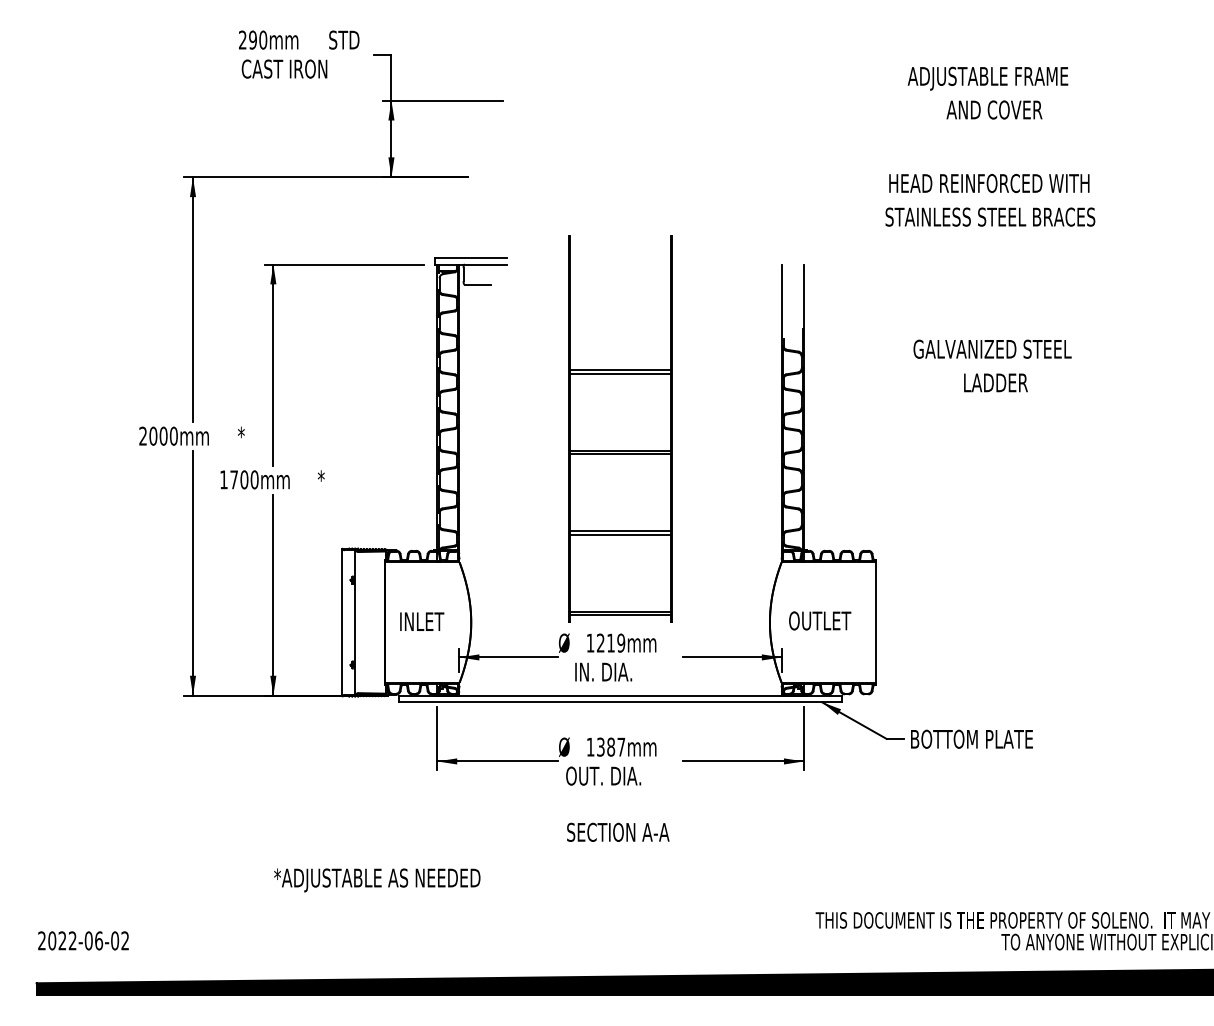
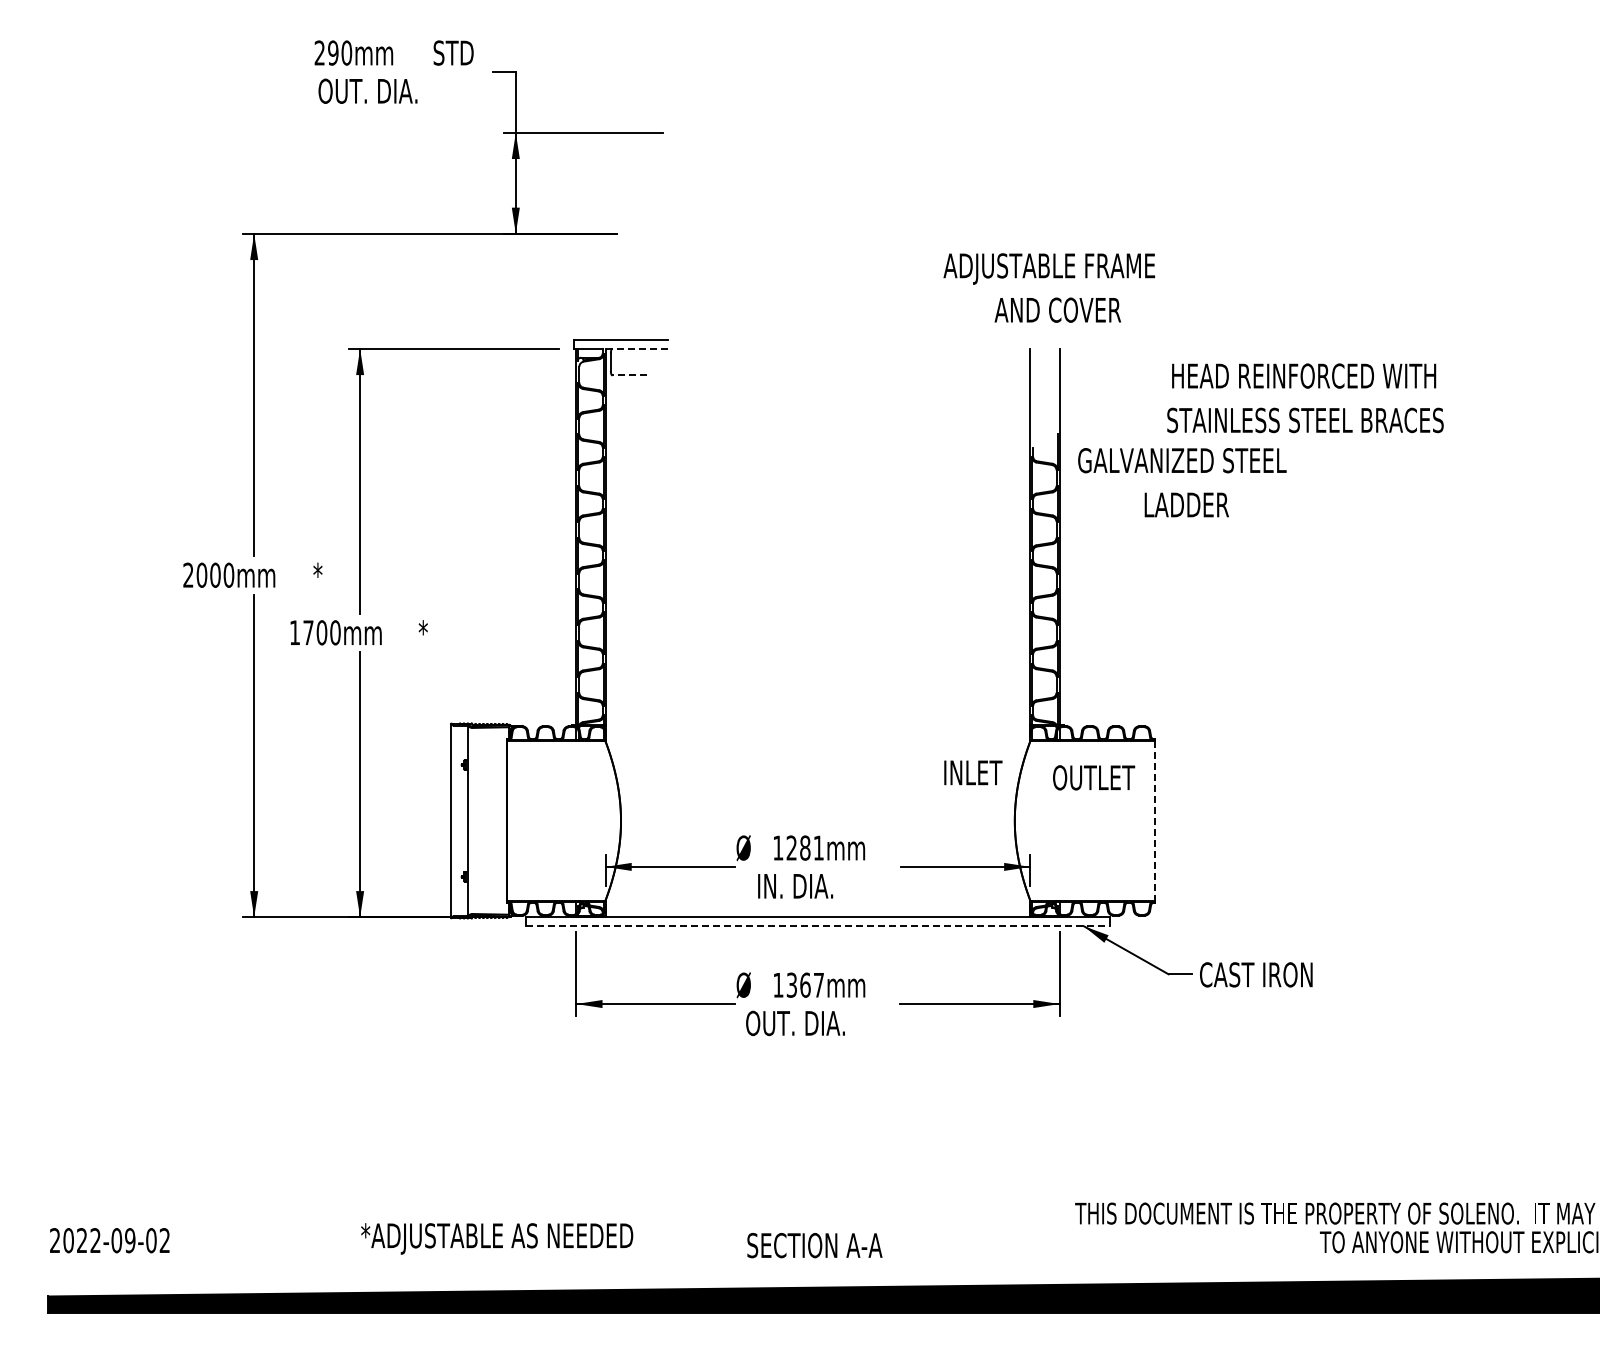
text: (286, 68) -> (377, 90), CAST IRON -> OUT. DIA.
text: (987, 92) -> (1048, 287), moved
text: (990, 200) -> (1305, 398), moved
line: (483, 264) -> (637, 348), solid -> dashed
line: (477, 284) -> (629, 375), solid -> dashed
text: (992, 365) -> (1182, 482), moved
part: (620, 428) -> (817, 565), removed
text: (820, 620) -> (1094, 777), moved
text: (422, 621) -> (973, 772), moved
line: (875, 622) -> (1154, 820), solid -> dashed
text: (615, 642) -> (811, 847), 1219mm -> 1281mm
line: (620, 702) -> (817, 926), solid -> dashed
text: (971, 739) -> (1280, 974), BOTTOM PLATE -> CAST IRON
text: (611, 746) -> (805, 984), 1387mm -> 1367mm
text: (617, 832) -> (814, 1245), moved
text: (377, 880) -> (497, 1238), moved
text: (99, 940) -> (130, 1240), 2022-06-02 -> 2022-09-02

